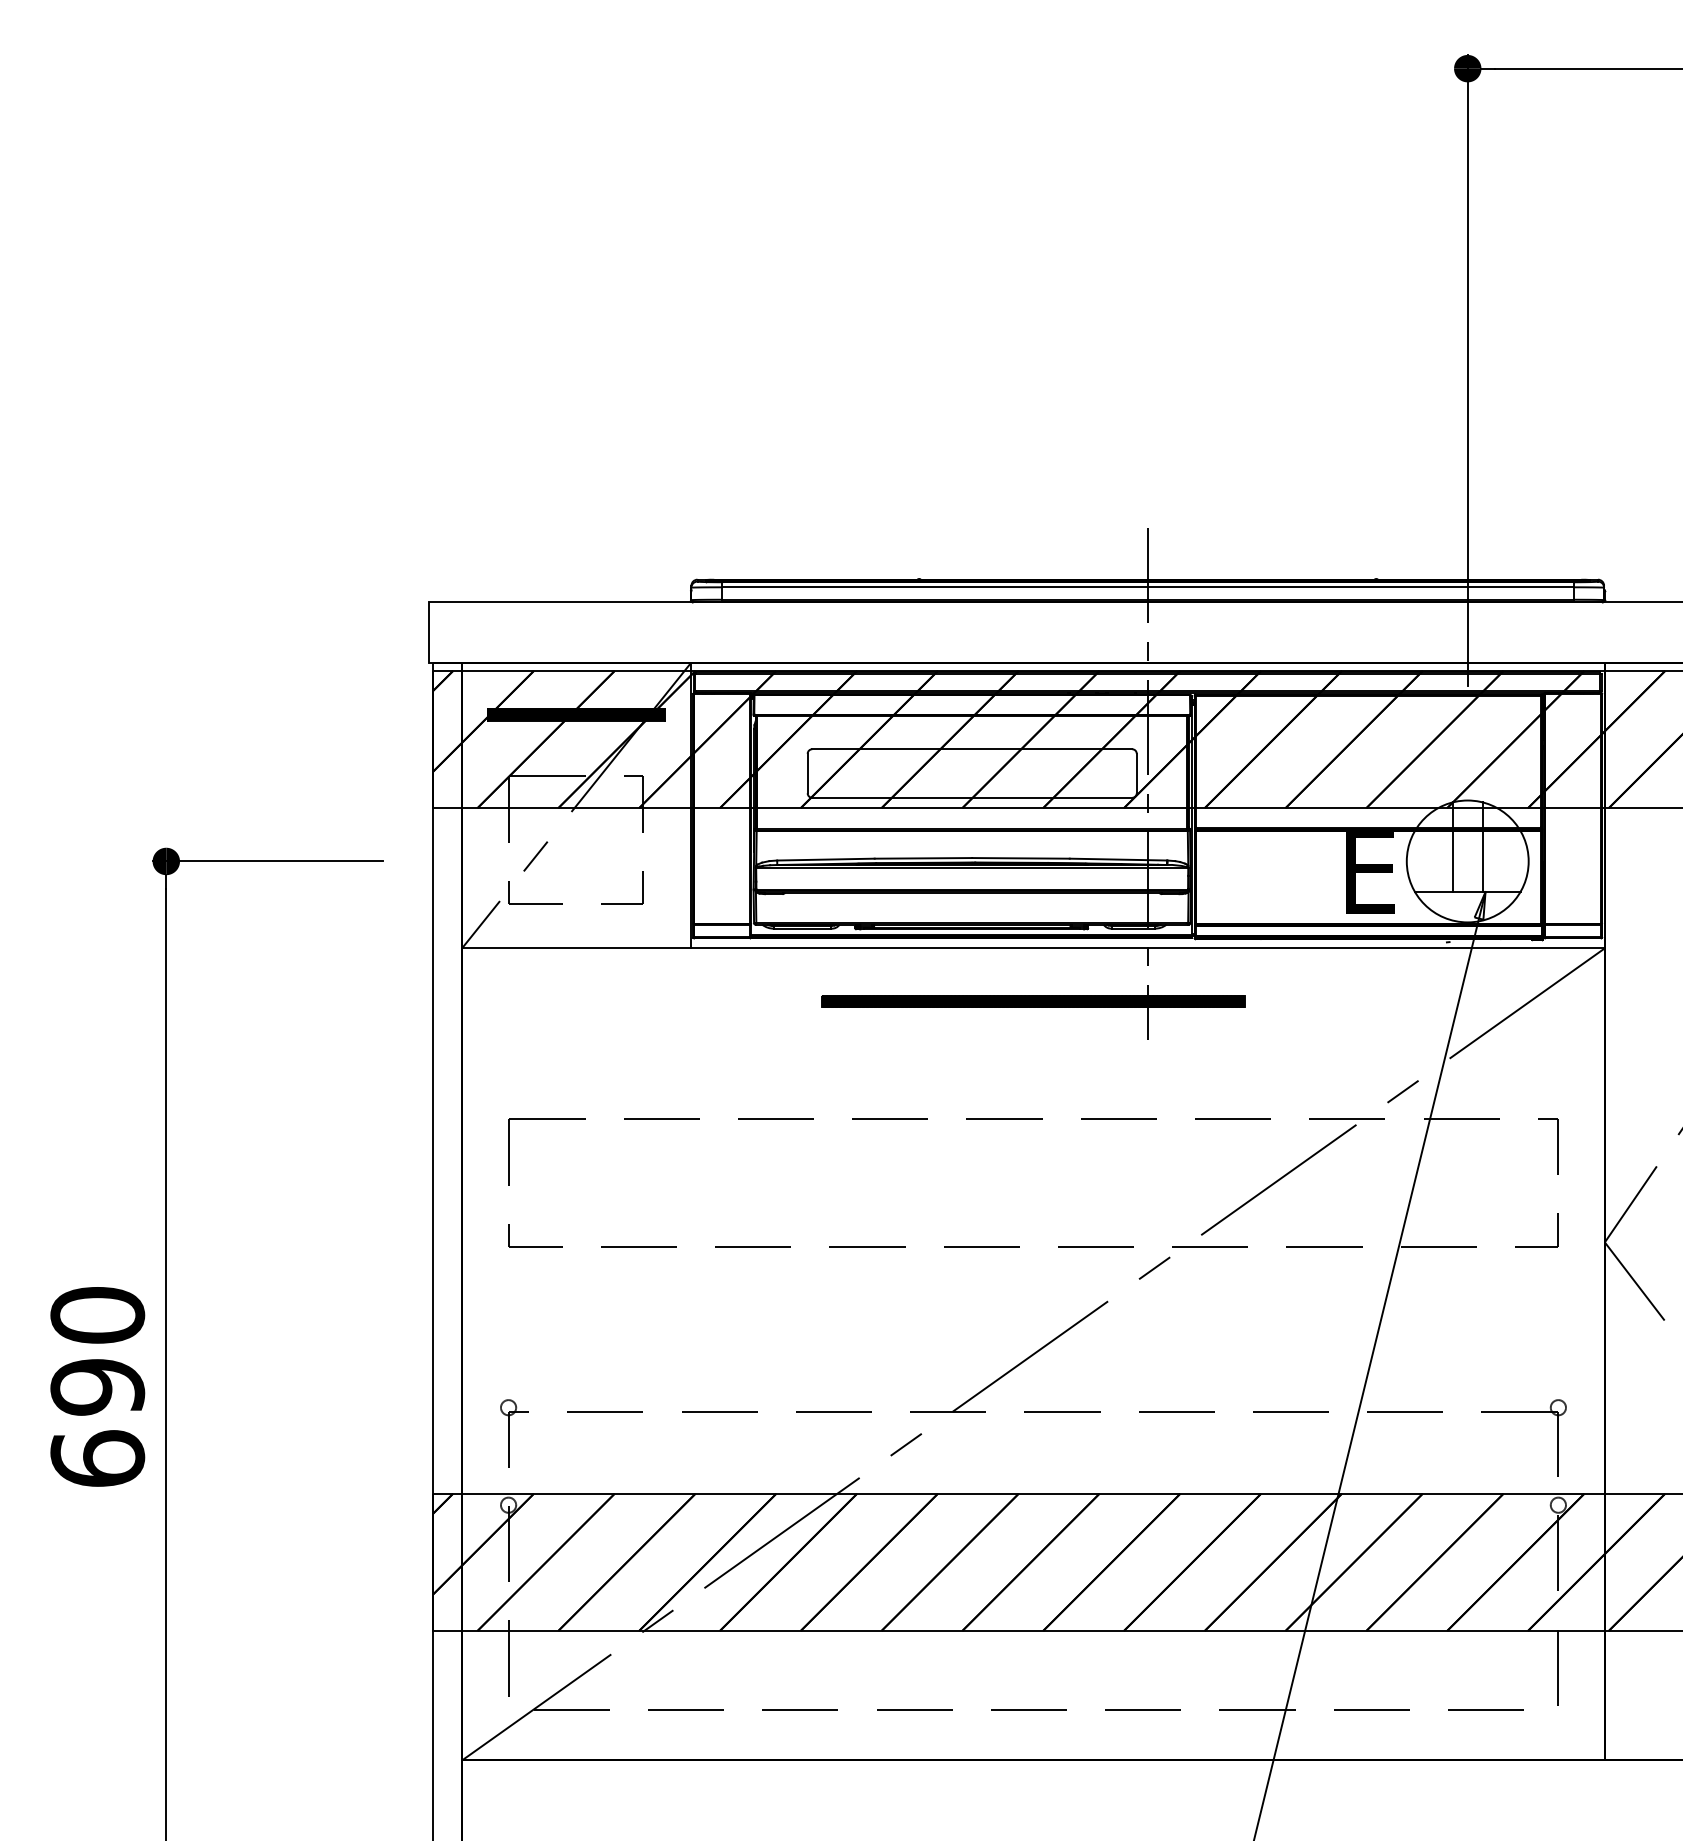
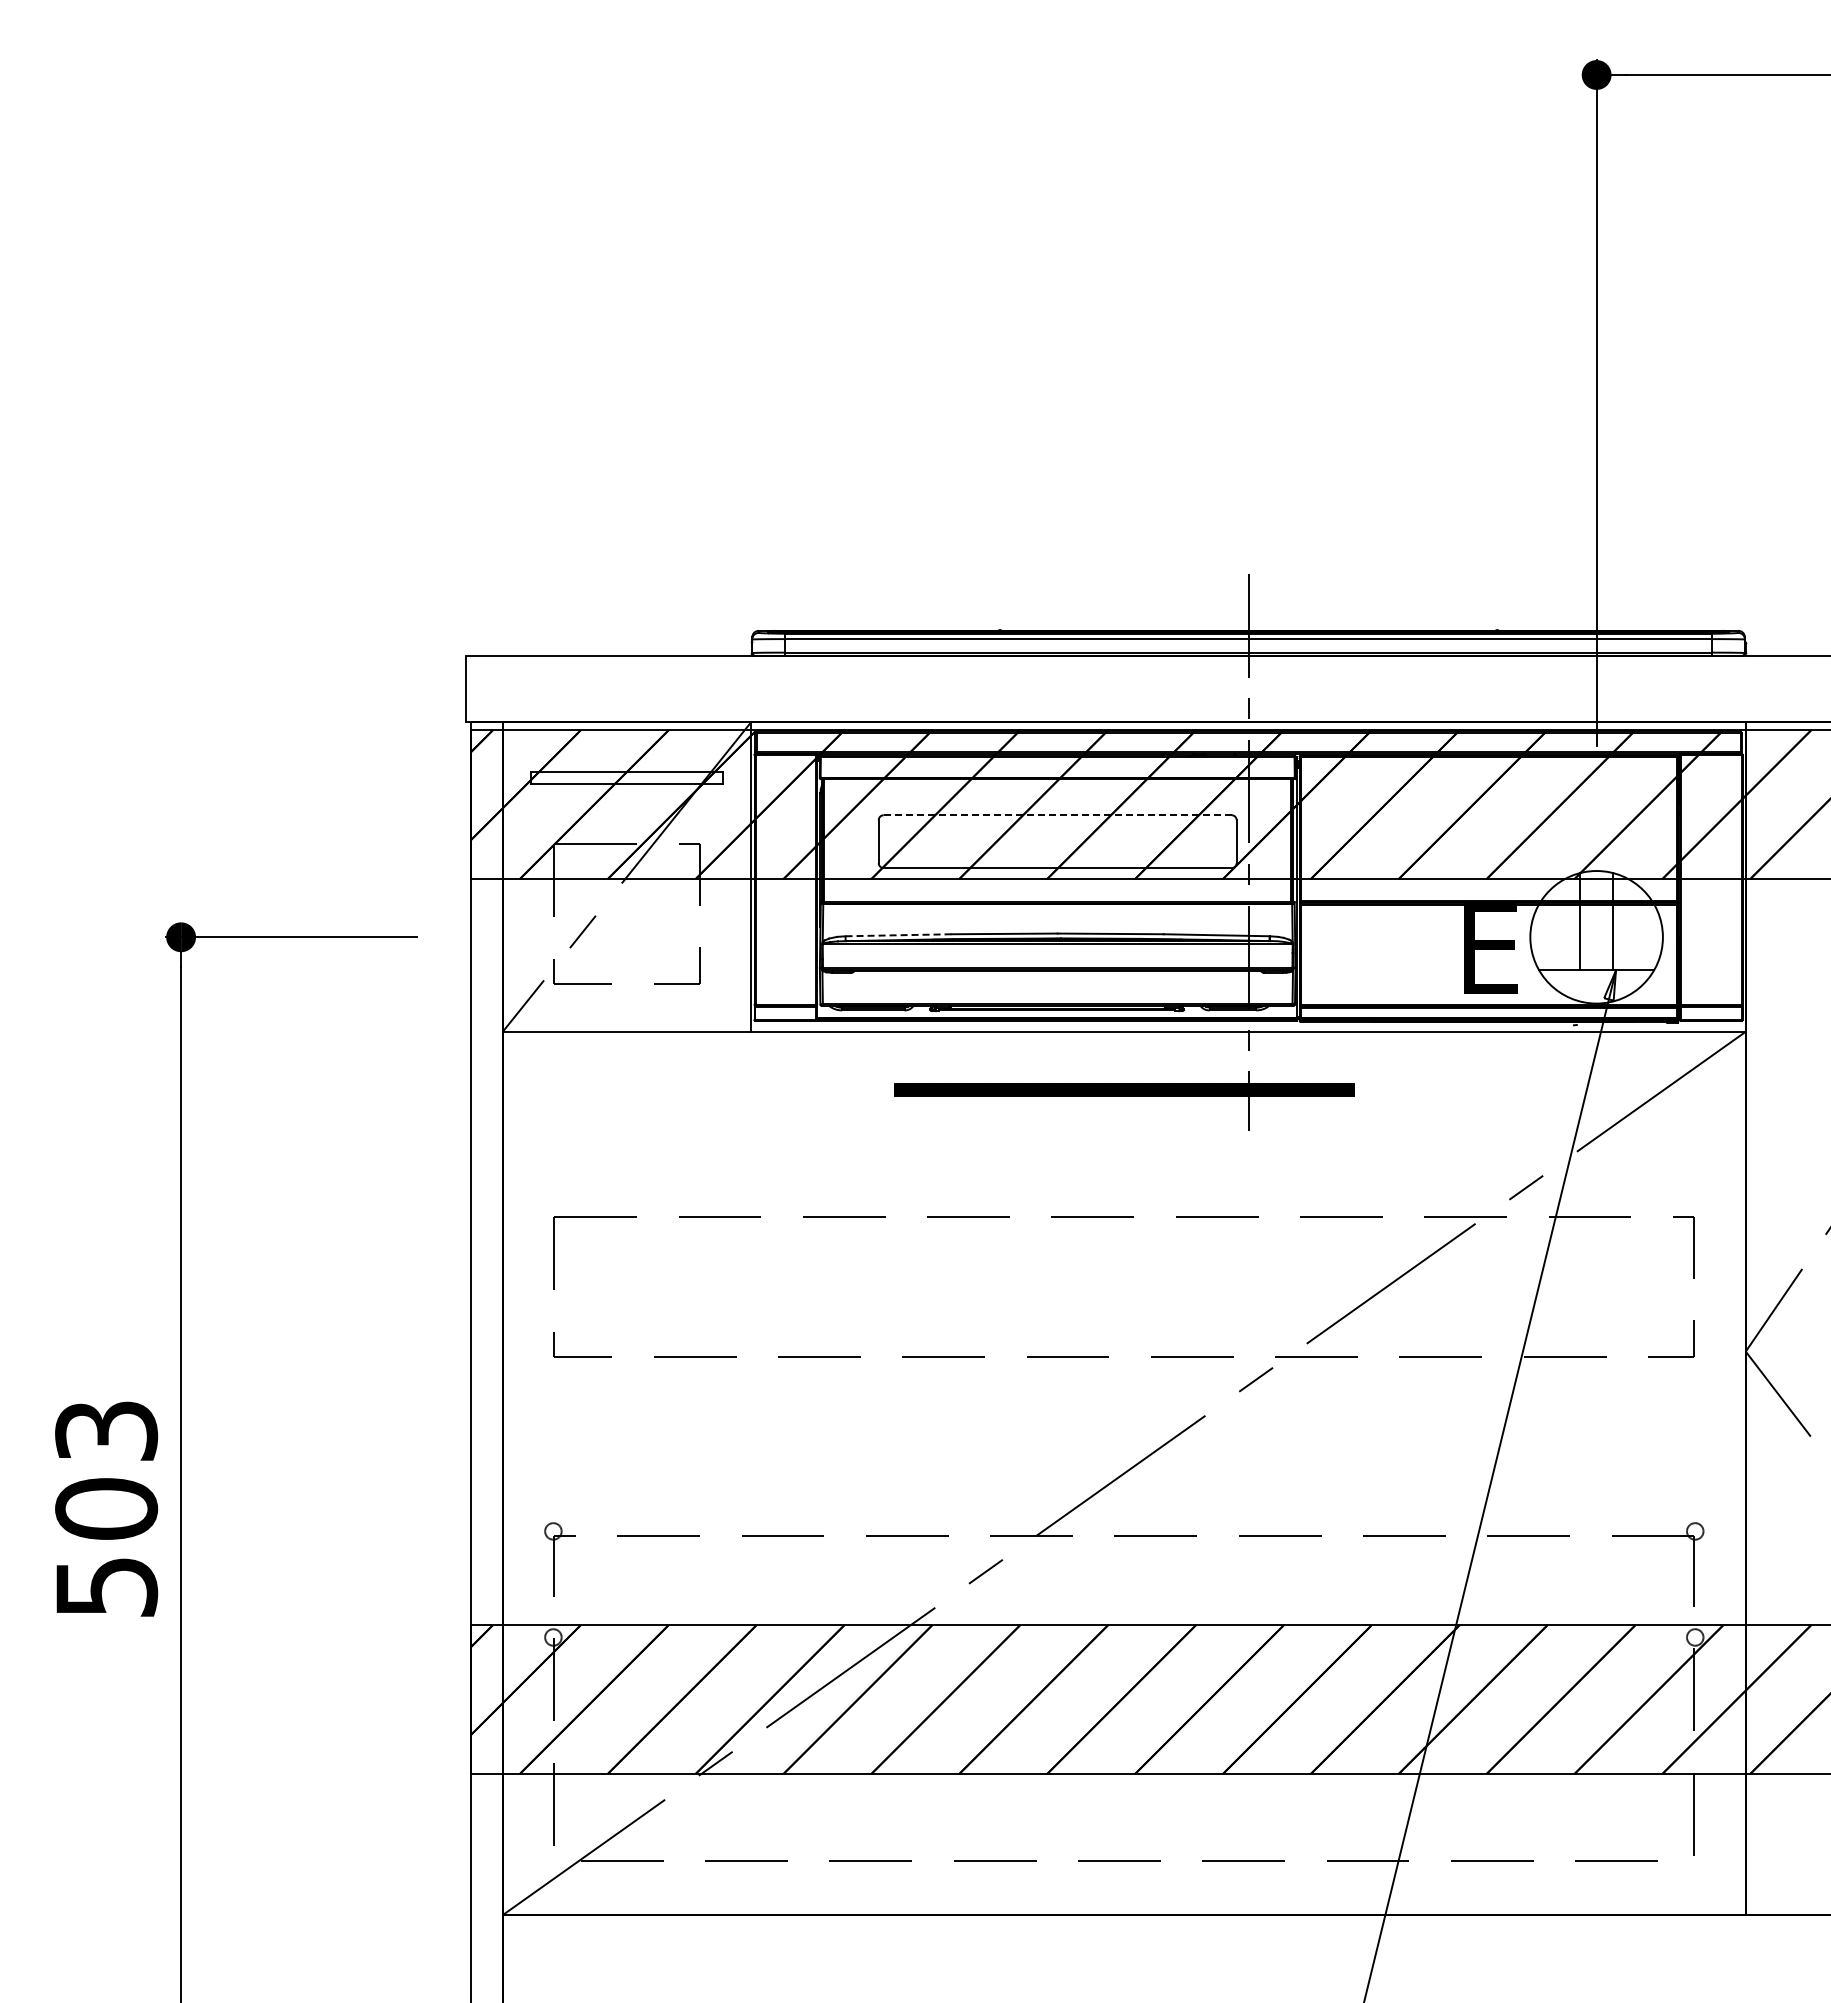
hatch: (576, 714) -> (627, 777), removed
line: (972, 749) -> (1058, 815), solid -> dashed
line: (826, 859) -> (899, 935), solid -> dashed
text: (97, 1386) -> (106, 1508), 690 -> 503

